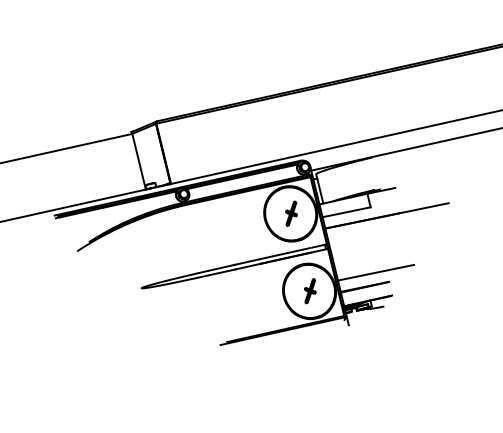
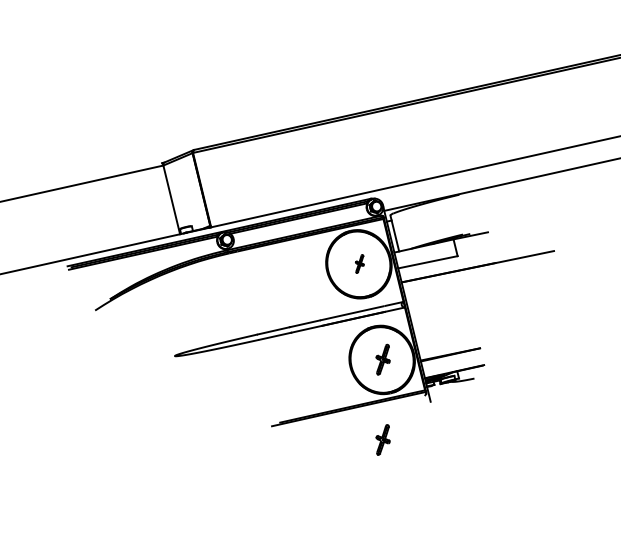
part: (291, 213) -> (359, 263), size x0.6
line: (375, 272) -> (463, 336), removed
part: (310, 356) -> (383, 440), added

